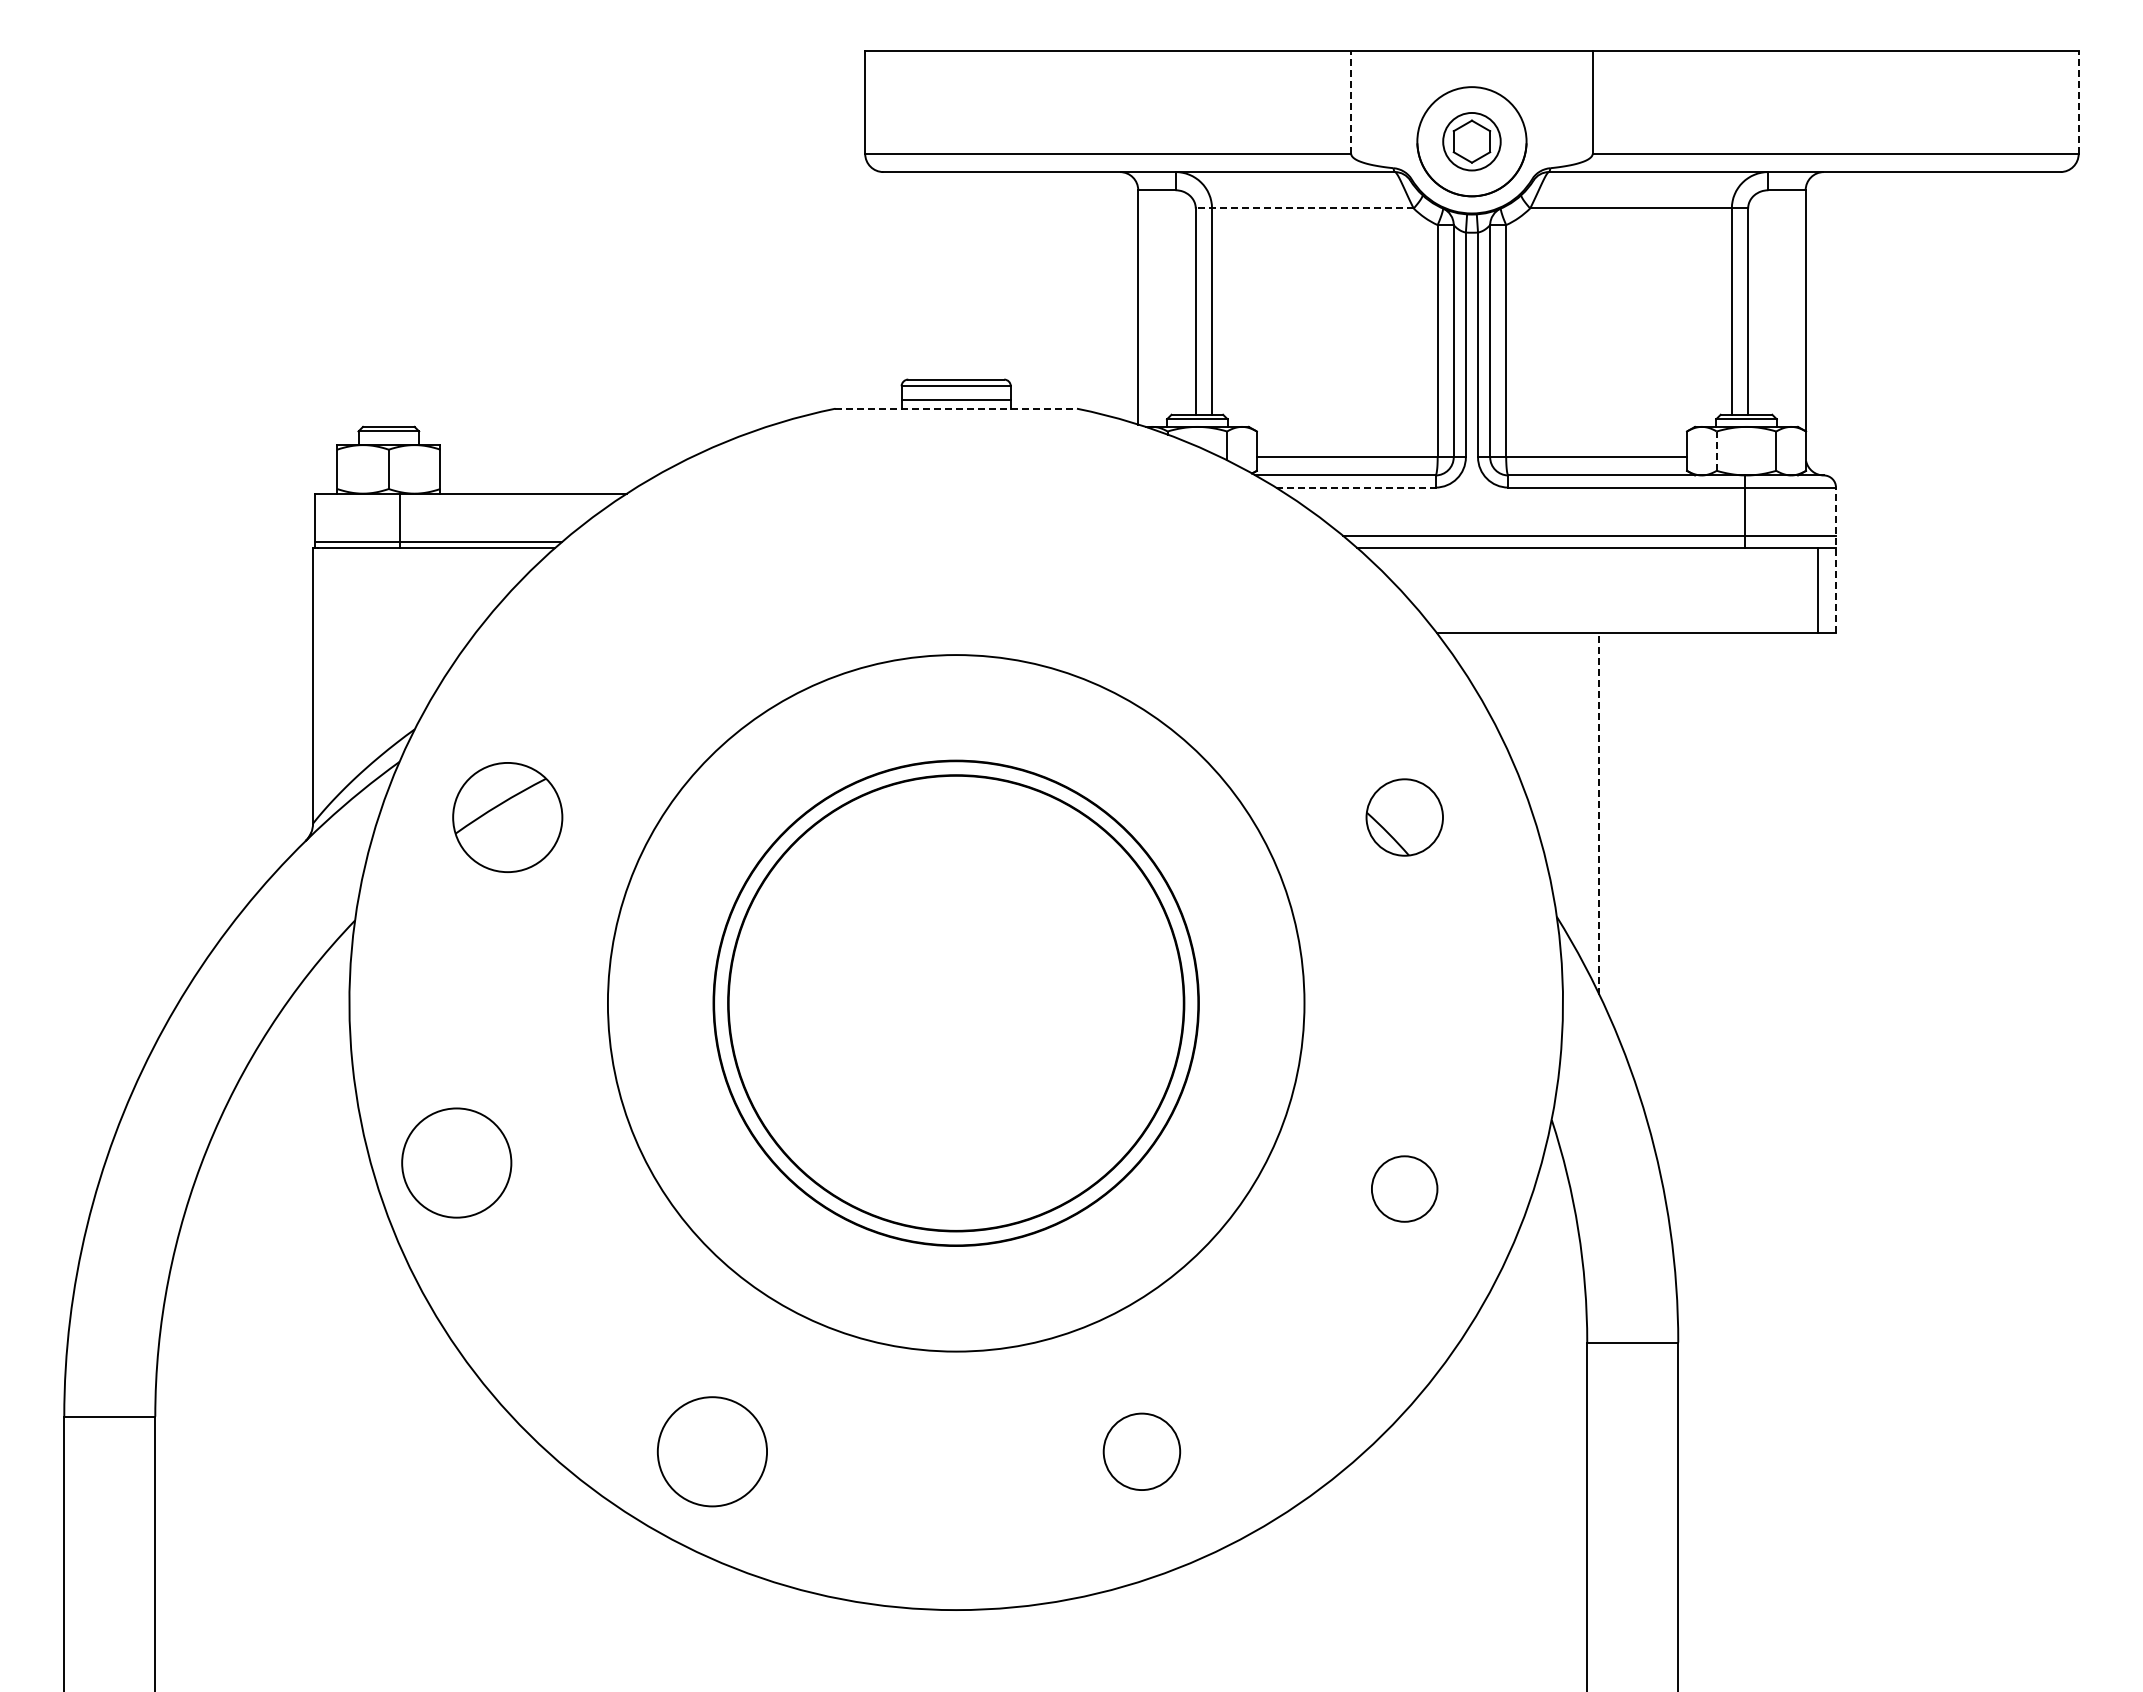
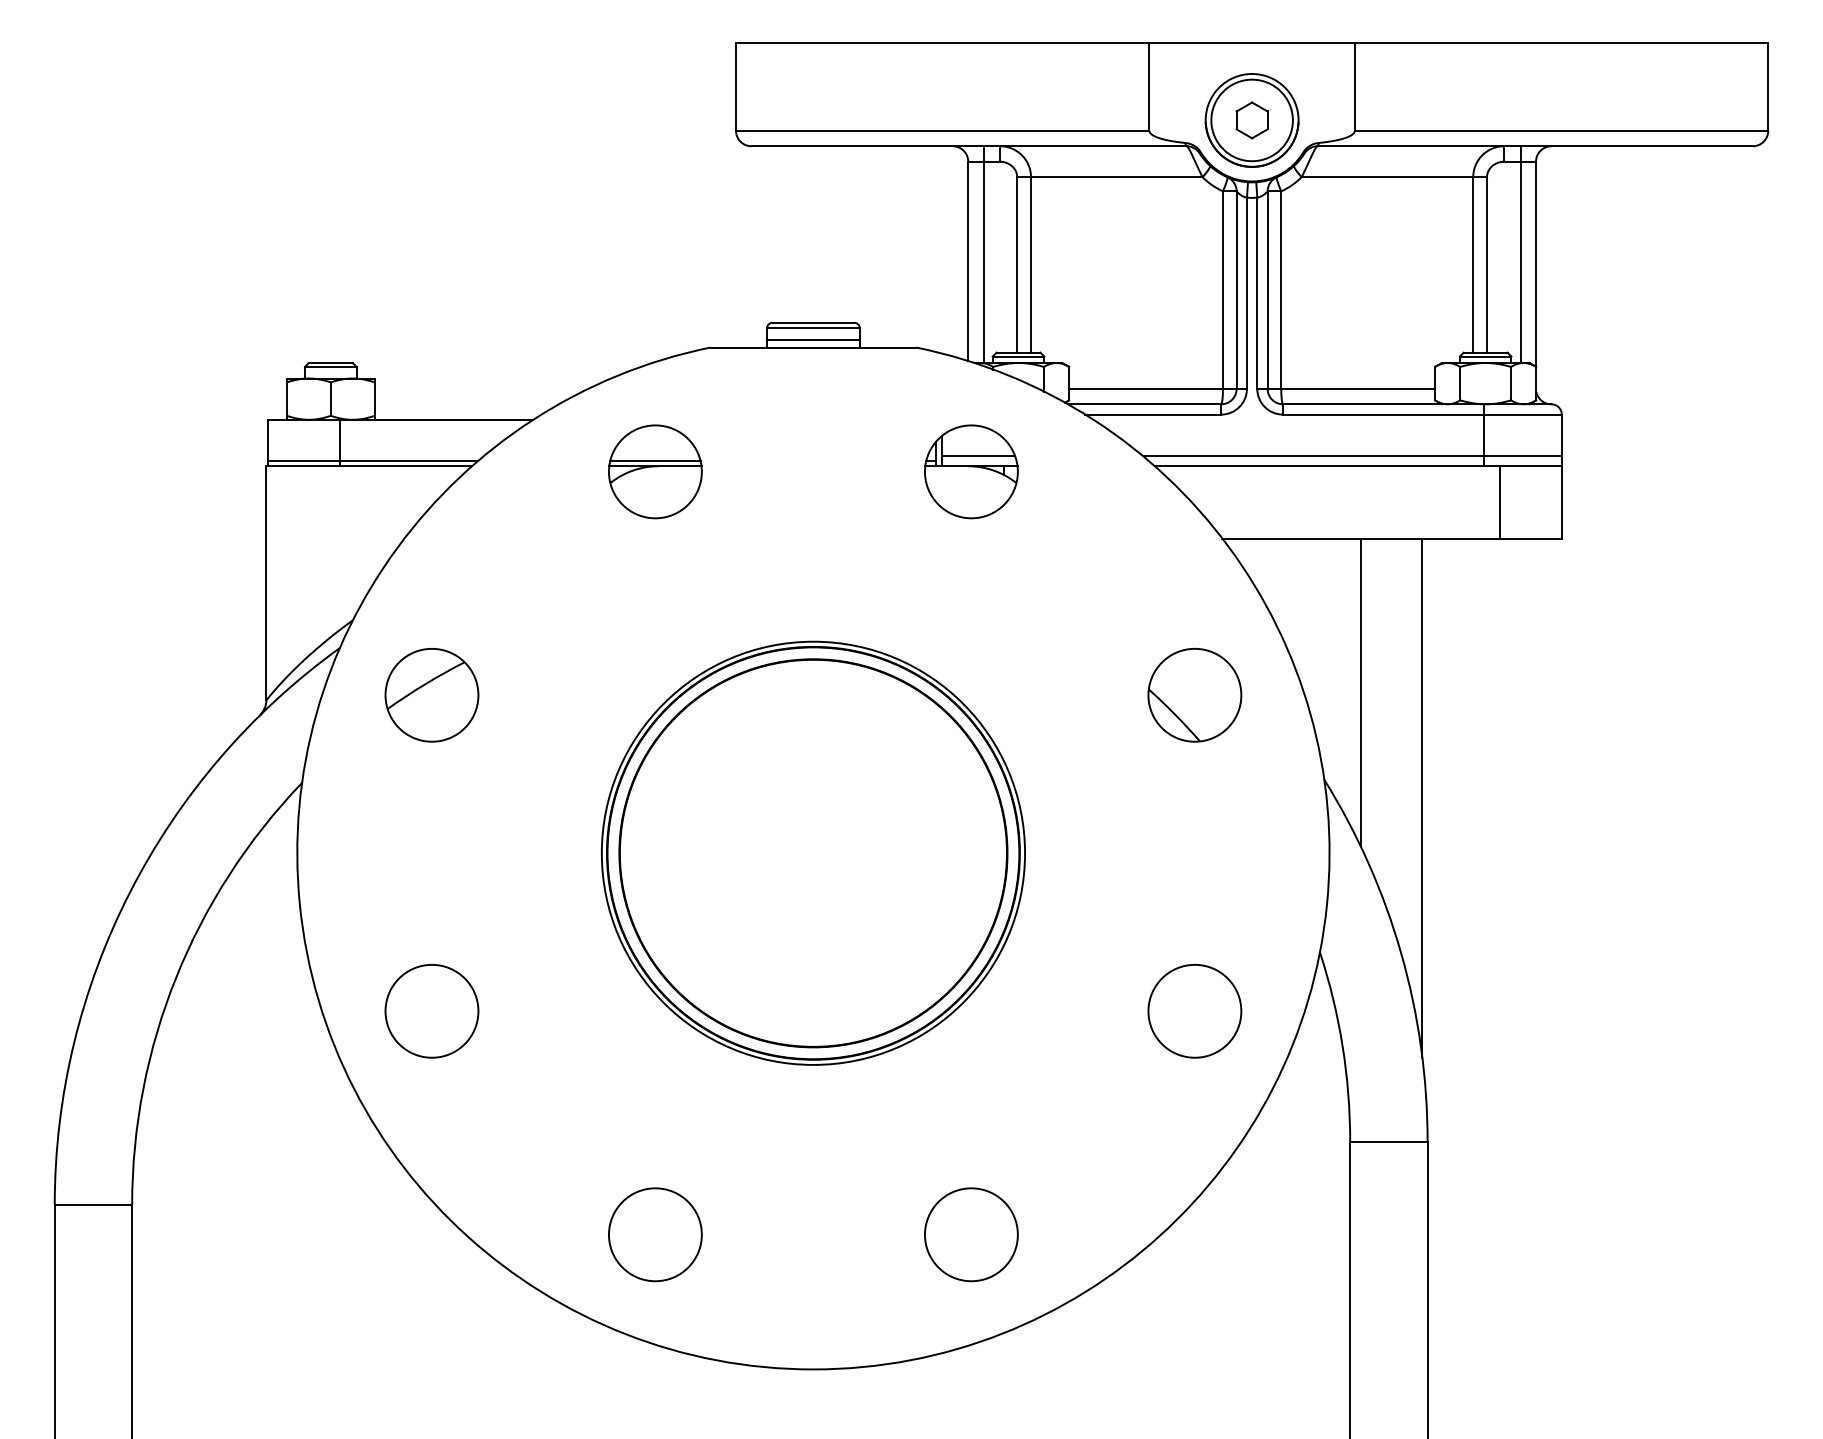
line: (1351, 102) -> (1149, 87), dashed -> solid
line: (2078, 102) -> (1768, 87), dashed -> solid
circle: (1471, 141) -> (1251, 120), size x1.67
line: (1304, 208) -> (1109, 177), dashed -> solid
line: (1156, 299) -> (983, 254), added
line: (1787, 299) -> (1520, 254), added
line: (956, 408) -> (813, 347), dashed -> solid
line: (1716, 451) -> (1460, 383), dashed -> solid
line: (1355, 487) -> (1153, 414), dashed -> solid
part: (769, 554) -> (654, 471), added
part: (1141, 554) -> (971, 471), added
line: (1836, 560) -> (1562, 476), dashed -> solid
line: (1818, 590) -> (1500, 502), moved
line: (1599, 813) -> (1360, 691), dashed -> solid
part: (1404, 817) -> (1194, 695), size x1.43
line: (1672, 938) -> (1422, 798), added
circle: (955, 1003) -> (812, 853), size x0.71
circle: (456, 1162) -> (431, 1010), moved
circle: (1404, 1188) -> (1194, 1010), size x1.67
circle: (711, 1451) -> (654, 1234), moved
circle: (1141, 1451) -> (971, 1234), size x1.43

